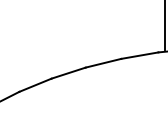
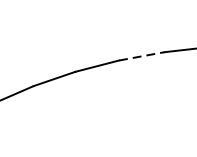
line: (104, 63) -> (143, 56), solid -> dashed

